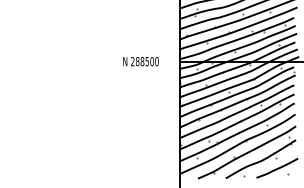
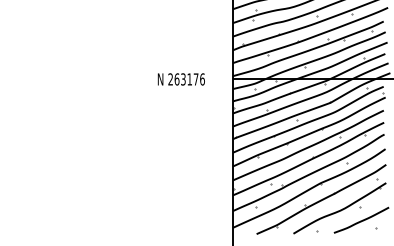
text: (146, 61) -> (188, 79), 288500 -> 263176

